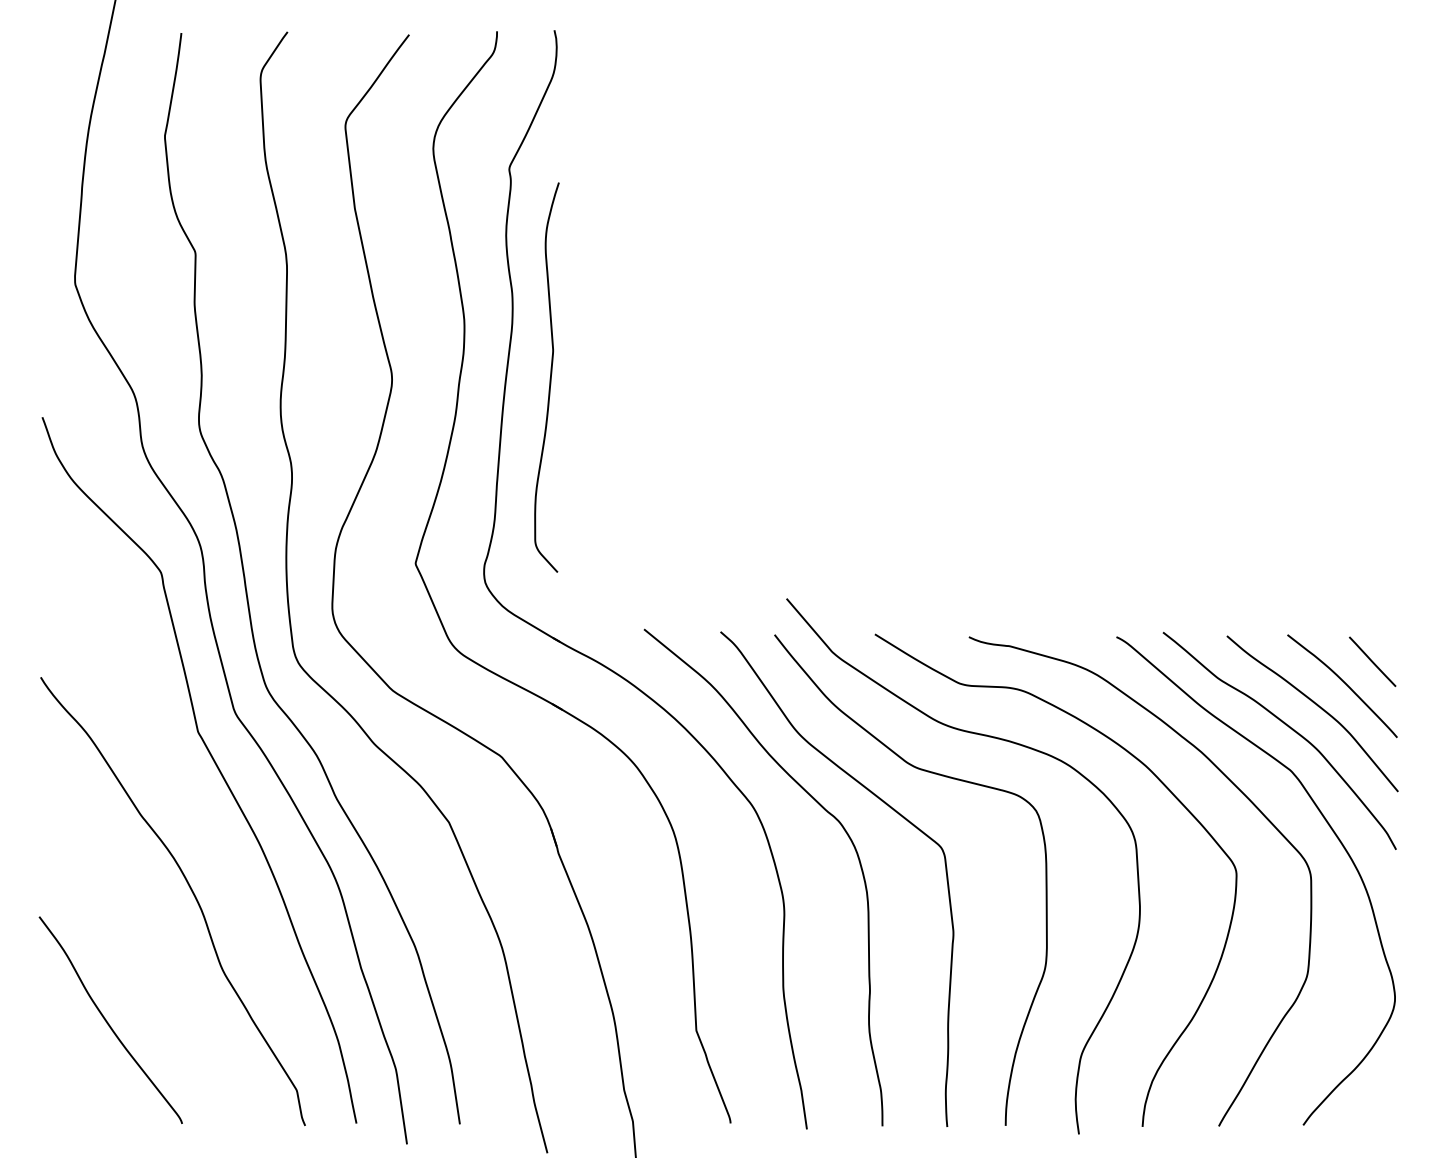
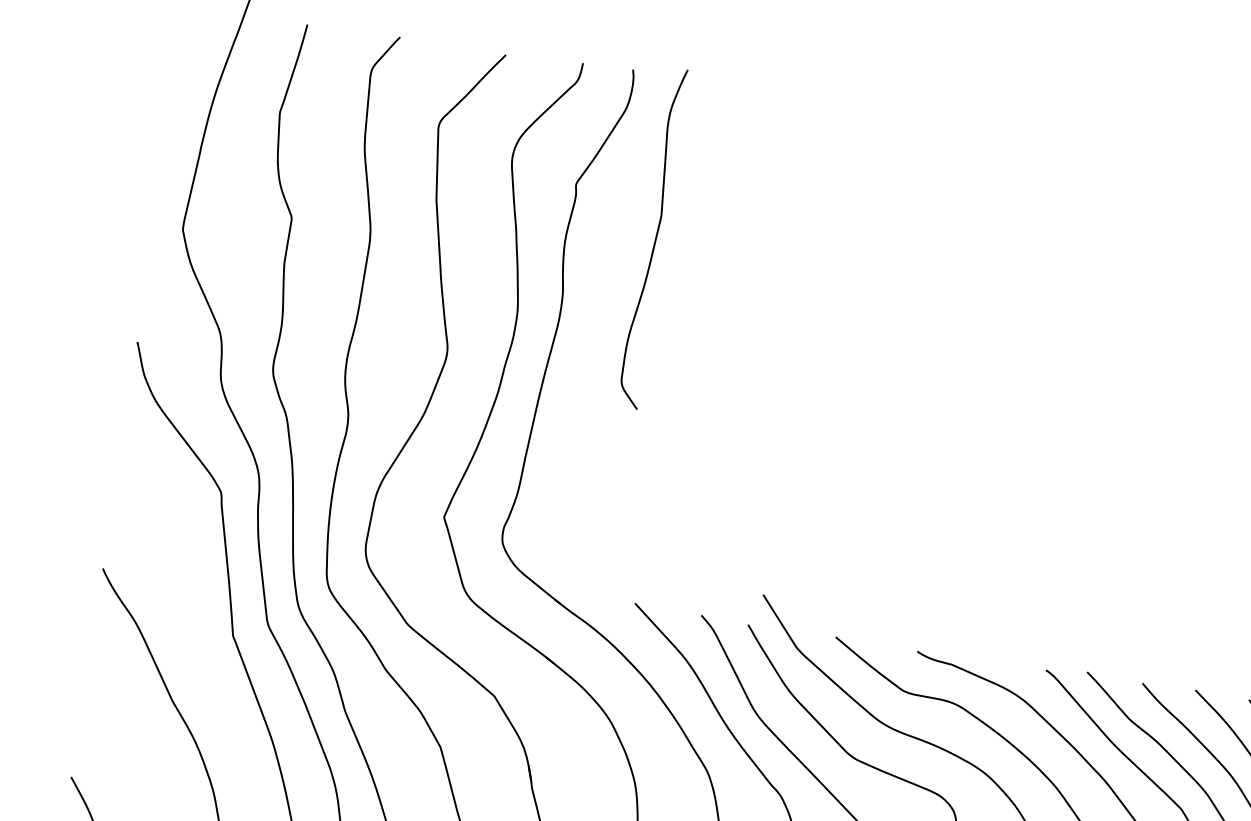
curve: (549, 378) -> (654, 239), moved

